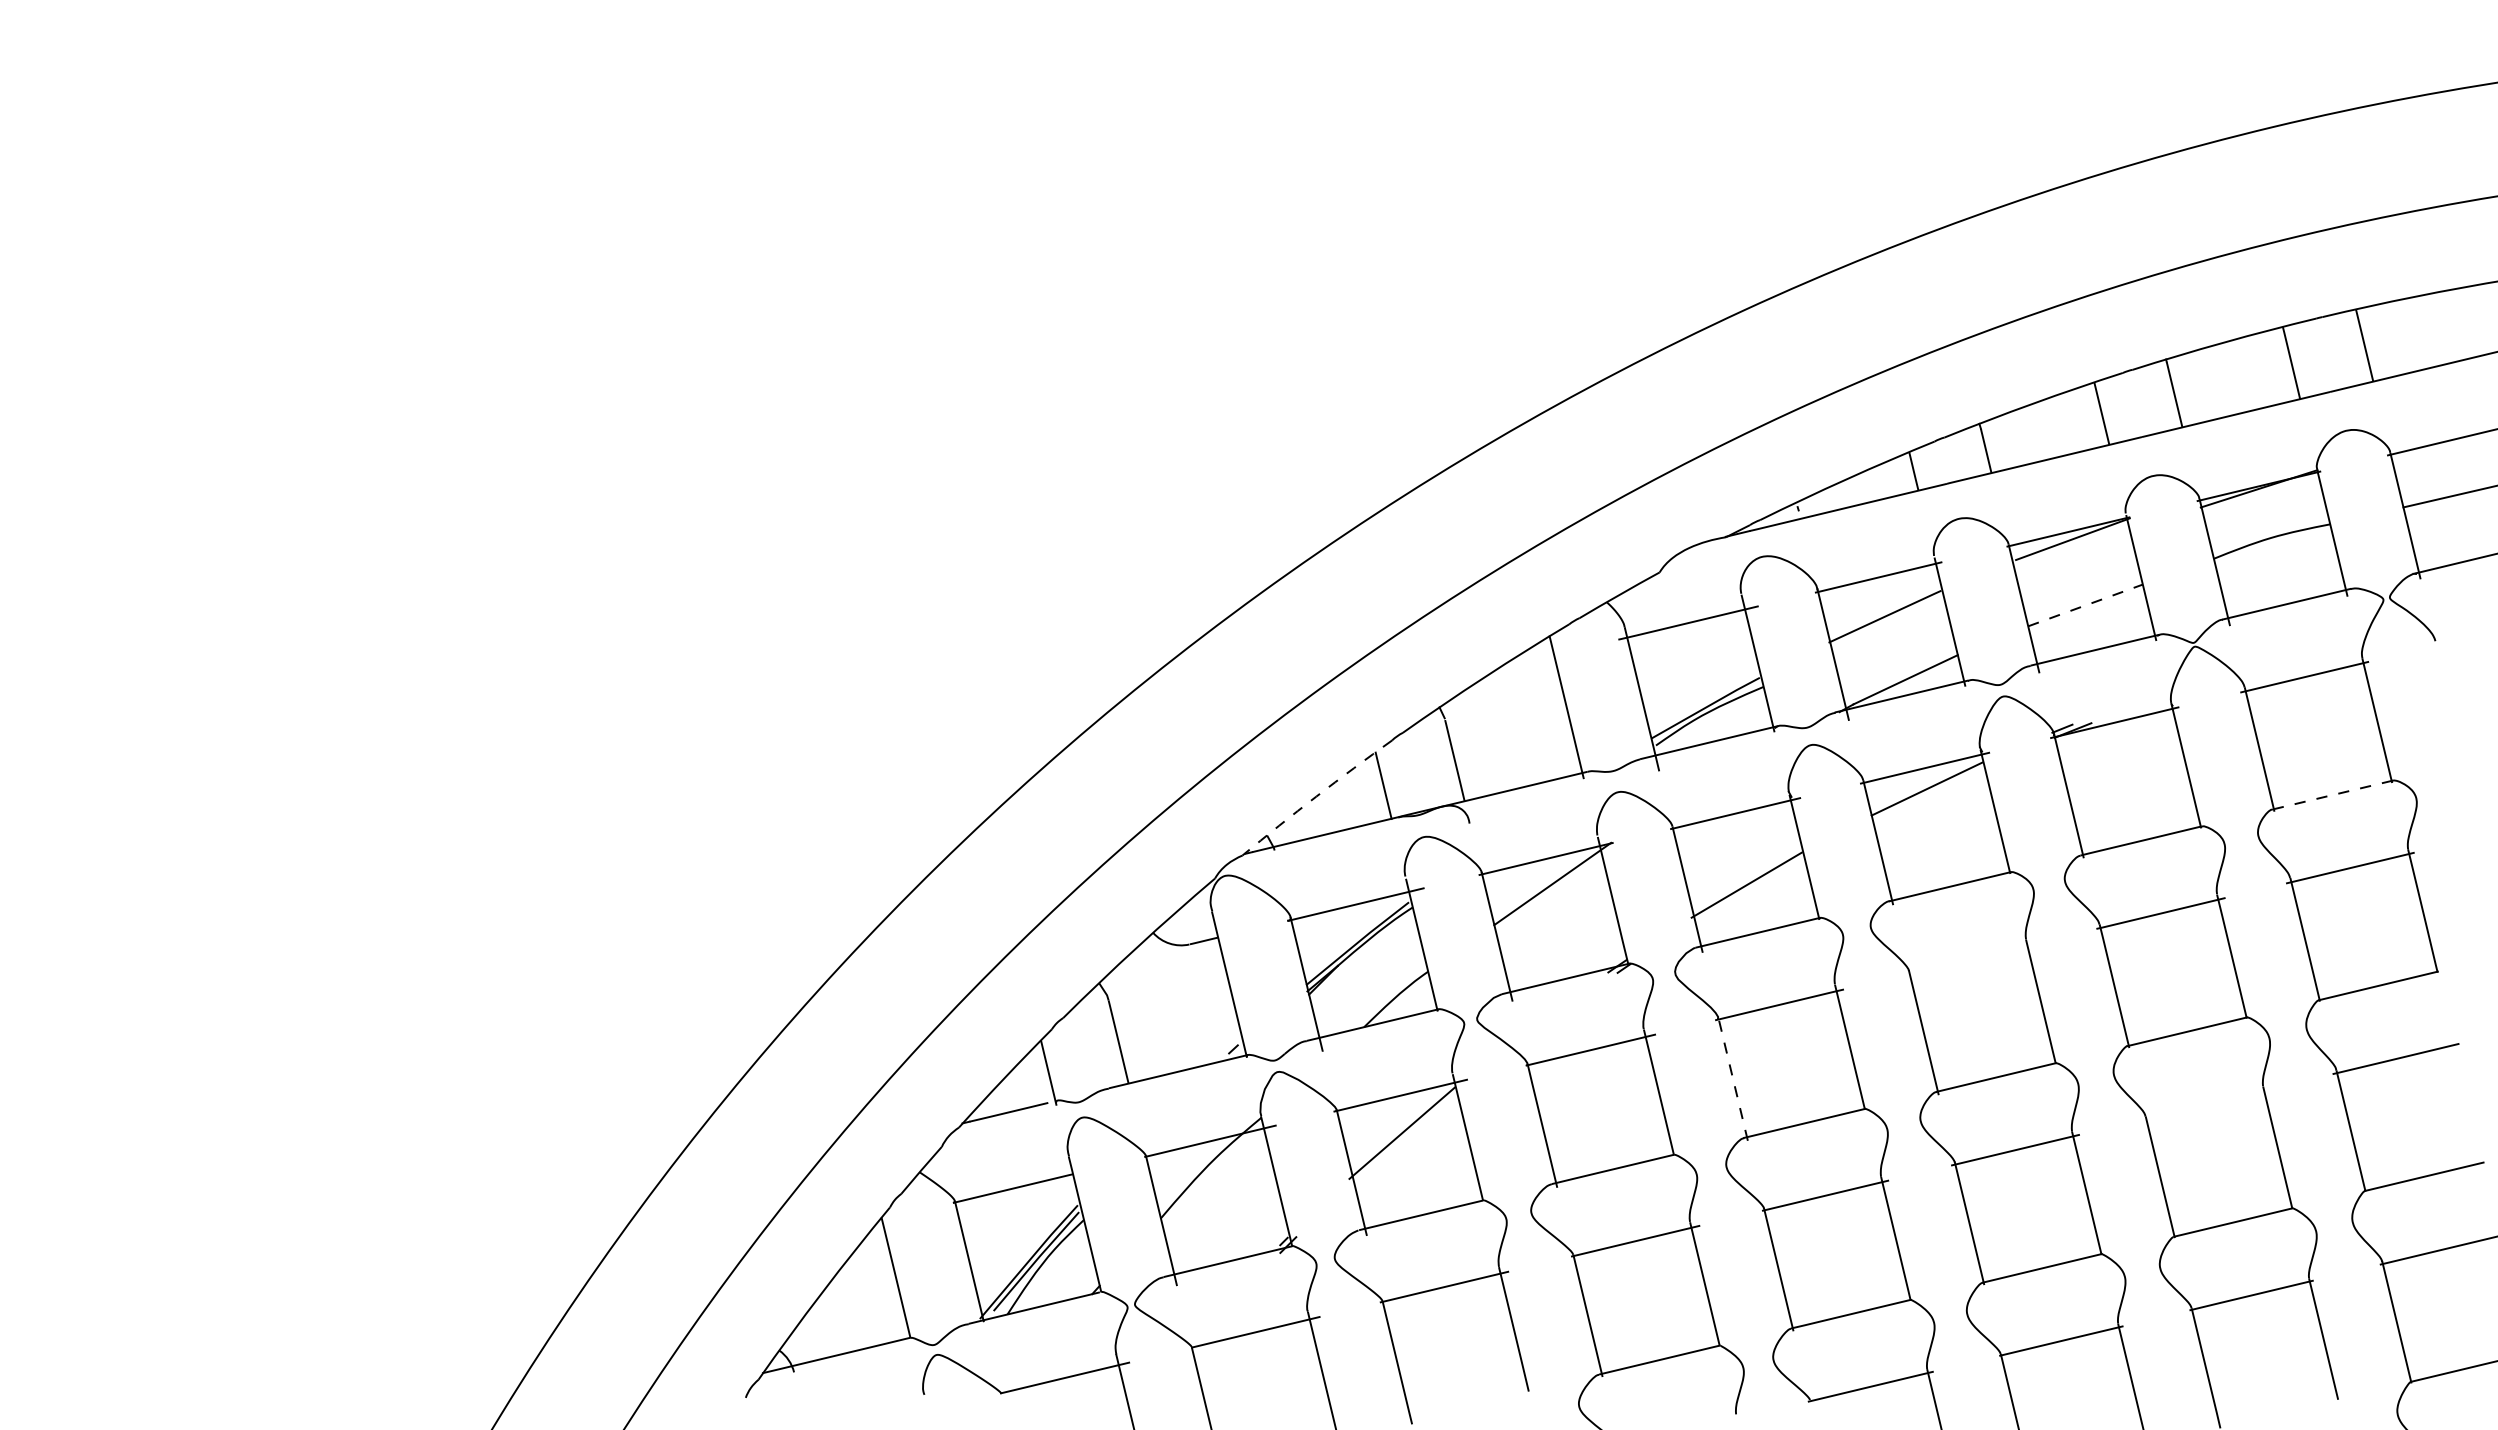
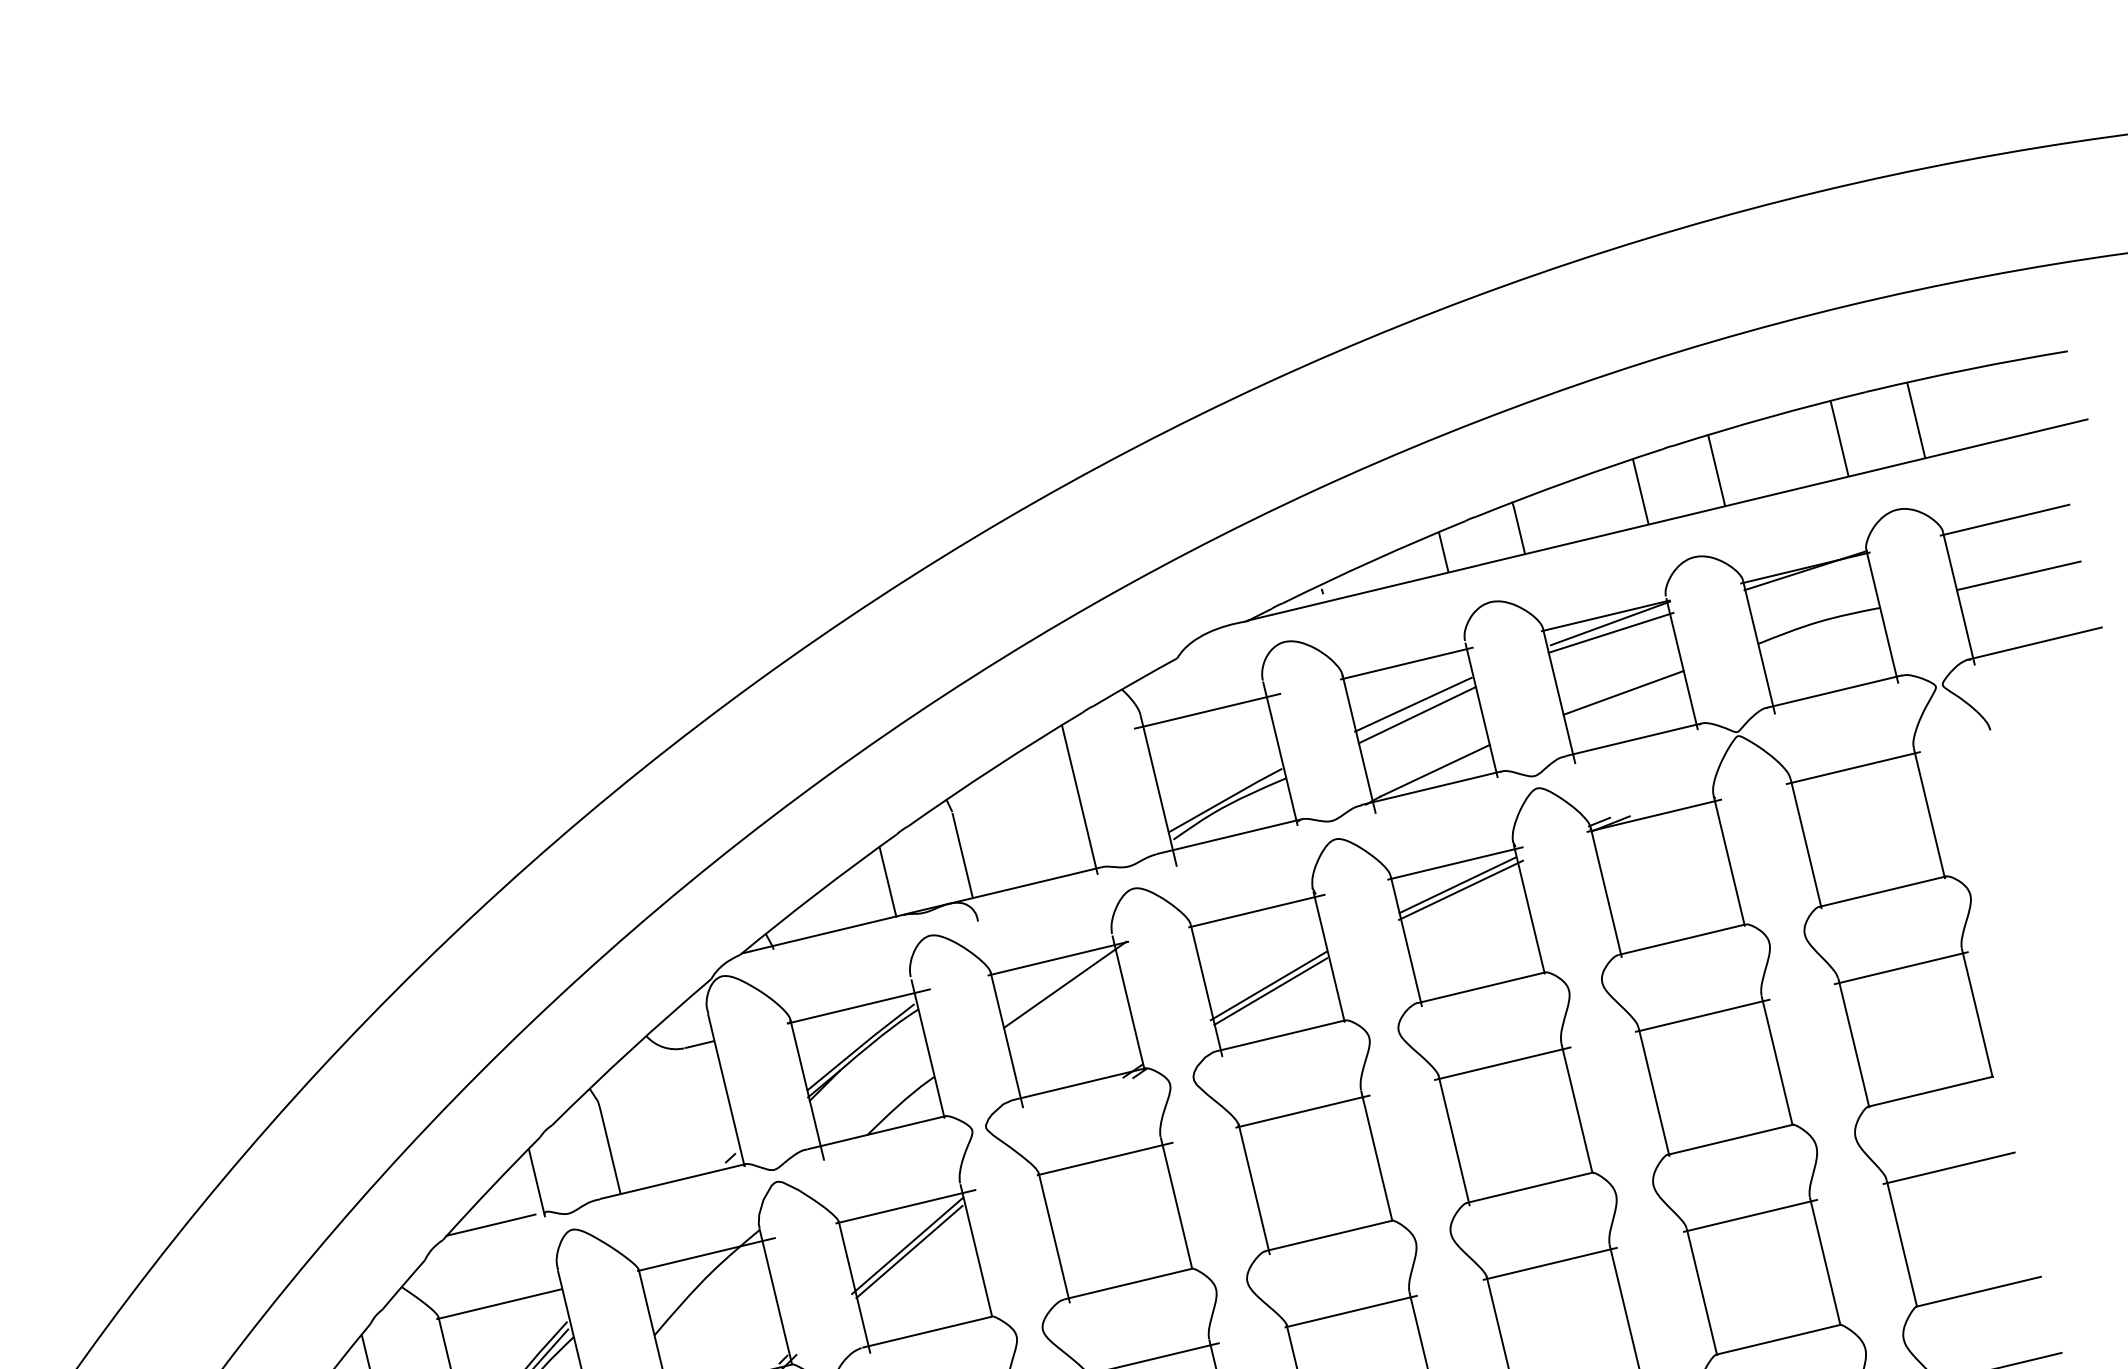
line: (2073, 548) -> (1611, 633), added
line: (2085, 605) -> (1623, 692), dashed -> solid
line: (1888, 626) -> (1417, 714), added
line: (1930, 793) -> (1461, 889), added
line: (2332, 795) -> (1882, 892), dashed -> solid
arc: (1316, 796) -> (817, 893), dashed -> solid
line: (1748, 890) -> (1270, 991), added
line: (1969, 958) -> (1502, 1062), added
line: (1733, 1078) -> (1254, 1188), dashed -> solid
line: (2206, 1104) -> (1750, 1215), added
line: (1403, 1138) -> (908, 1251), added

